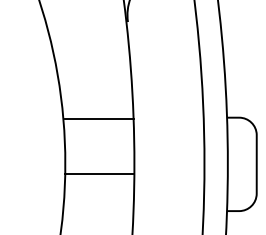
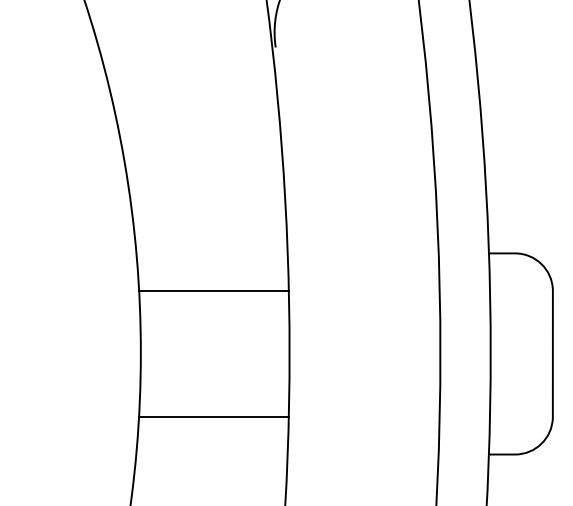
line: (99, 119) -> (214, 291), moved
line: (99, 173) -> (214, 416), moved

